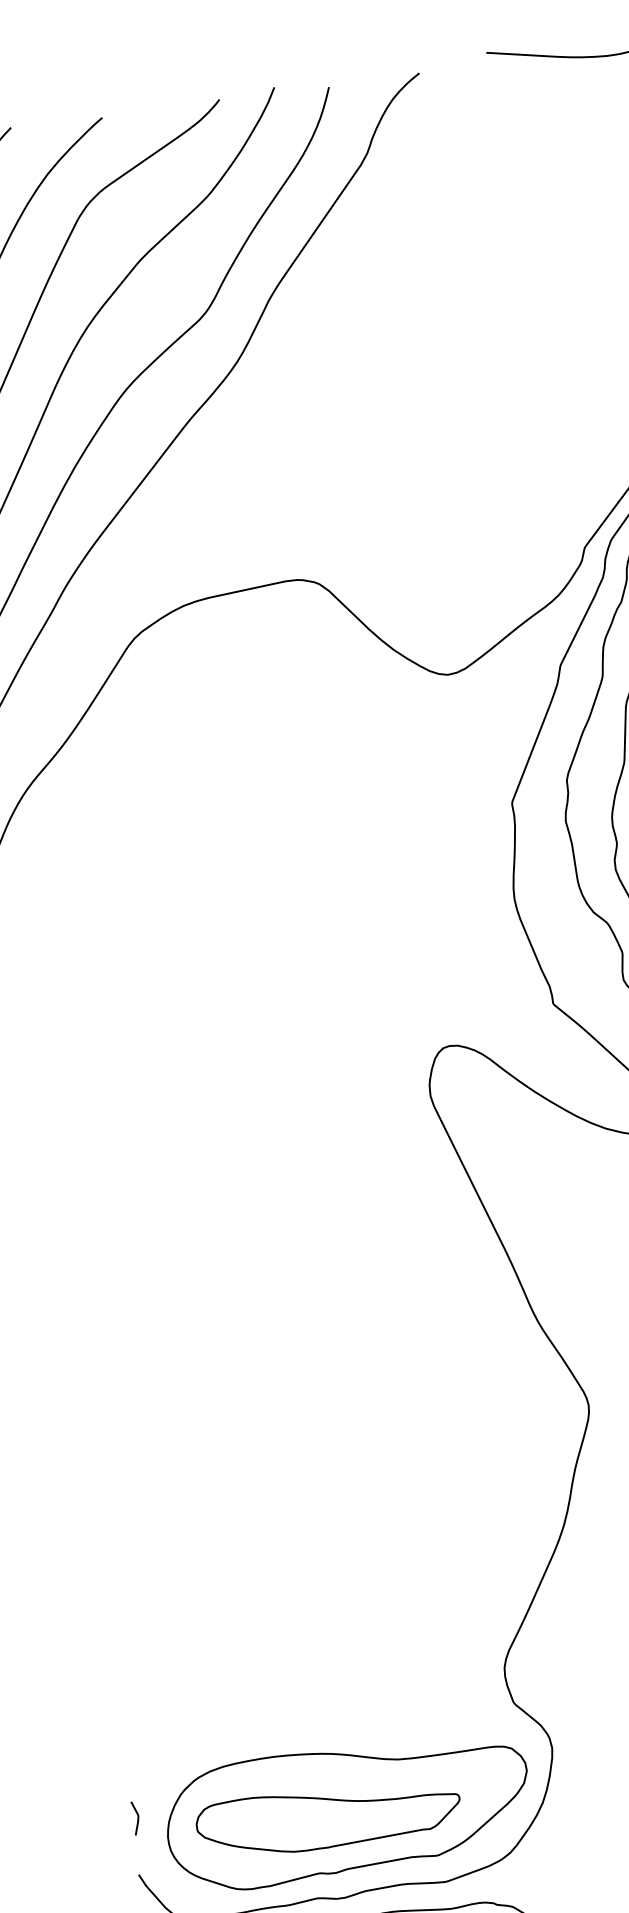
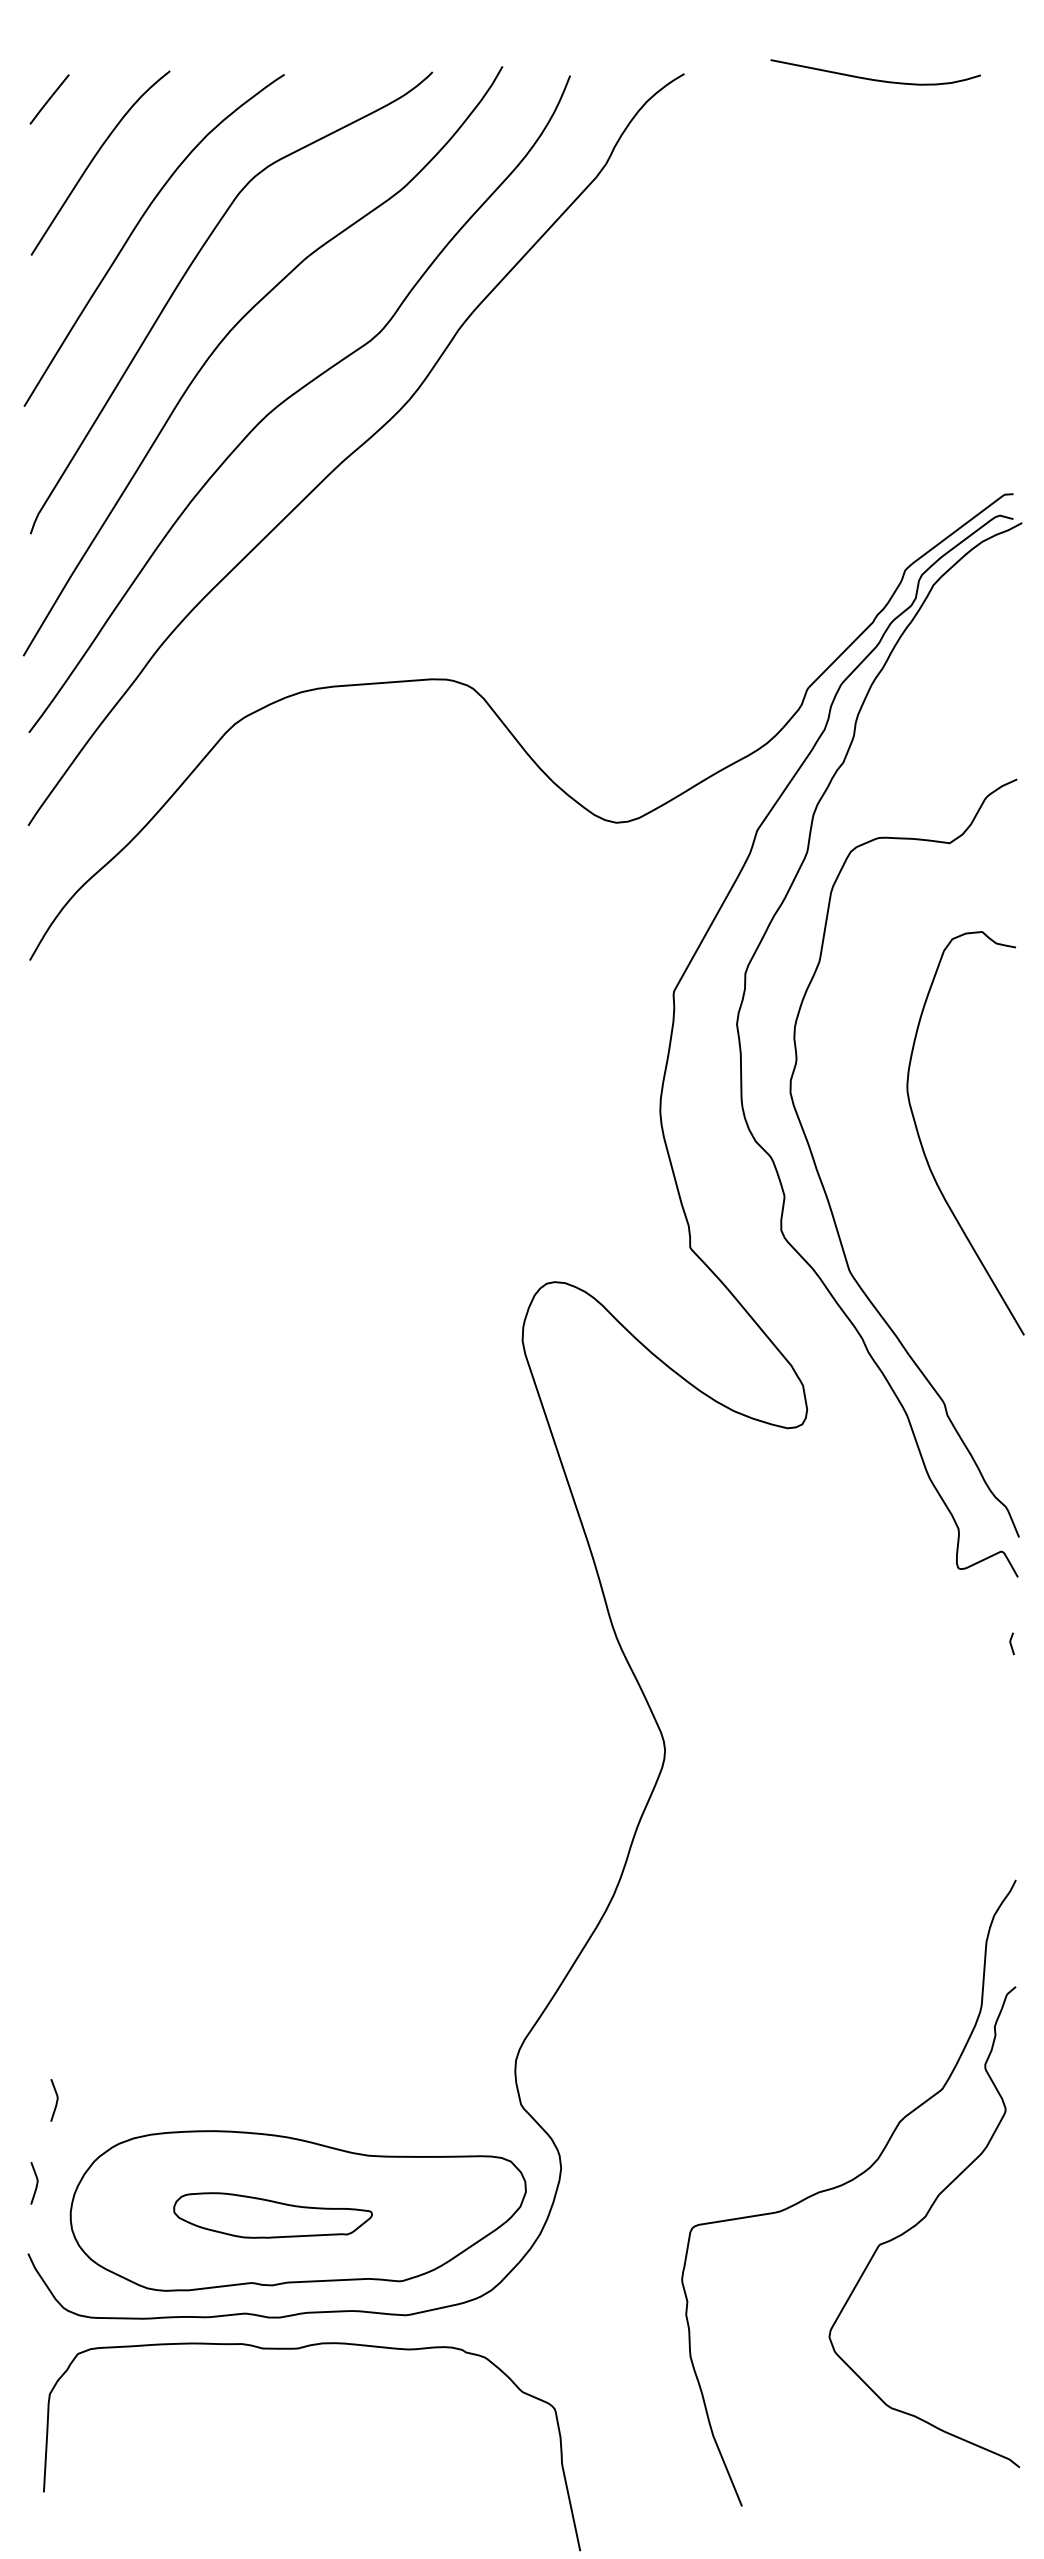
curve: (144, 1750) -> (56, 2100), added
part: (328, 1817) -> (272, 2215), size x0.6

